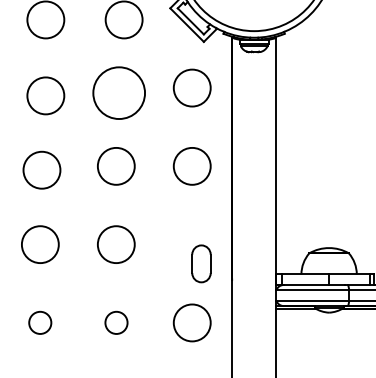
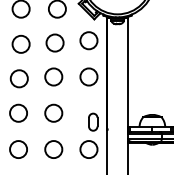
circle: (117, 91) -> (54, 42), size x0.71
circle: (40, 322) -> (18, 149), size x1.67
circle: (115, 322) -> (53, 149), size x1.67

